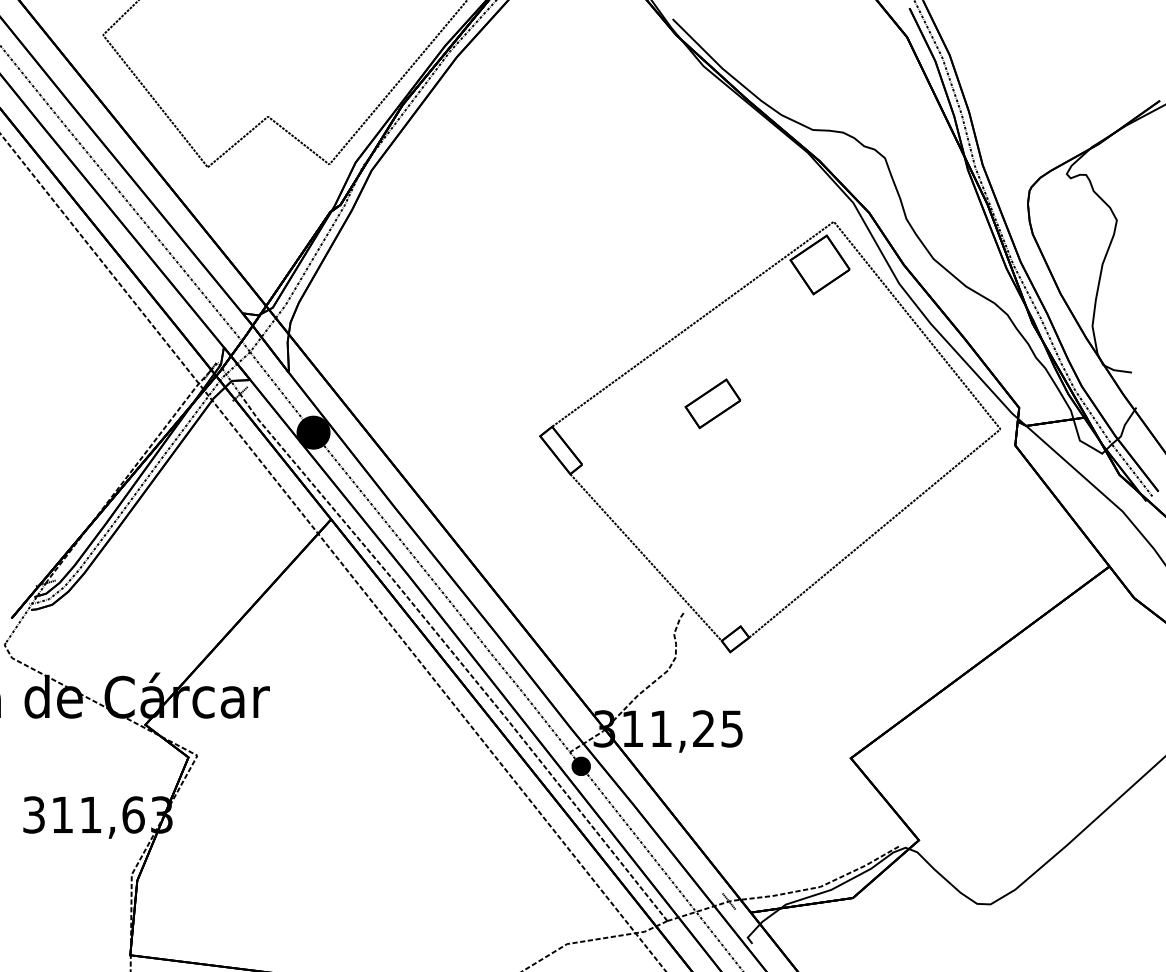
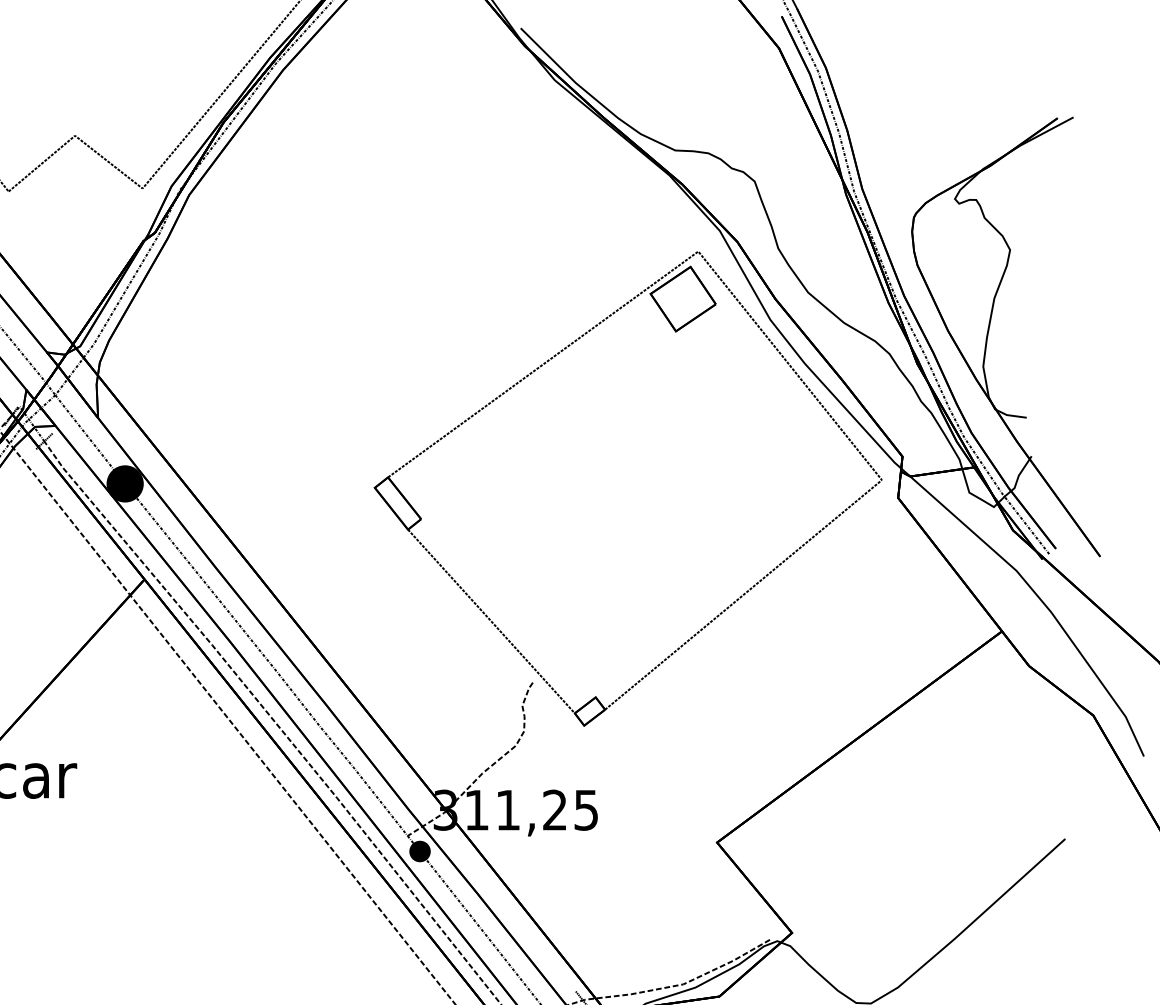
part: (712, 403) -> (564, 451), removed

